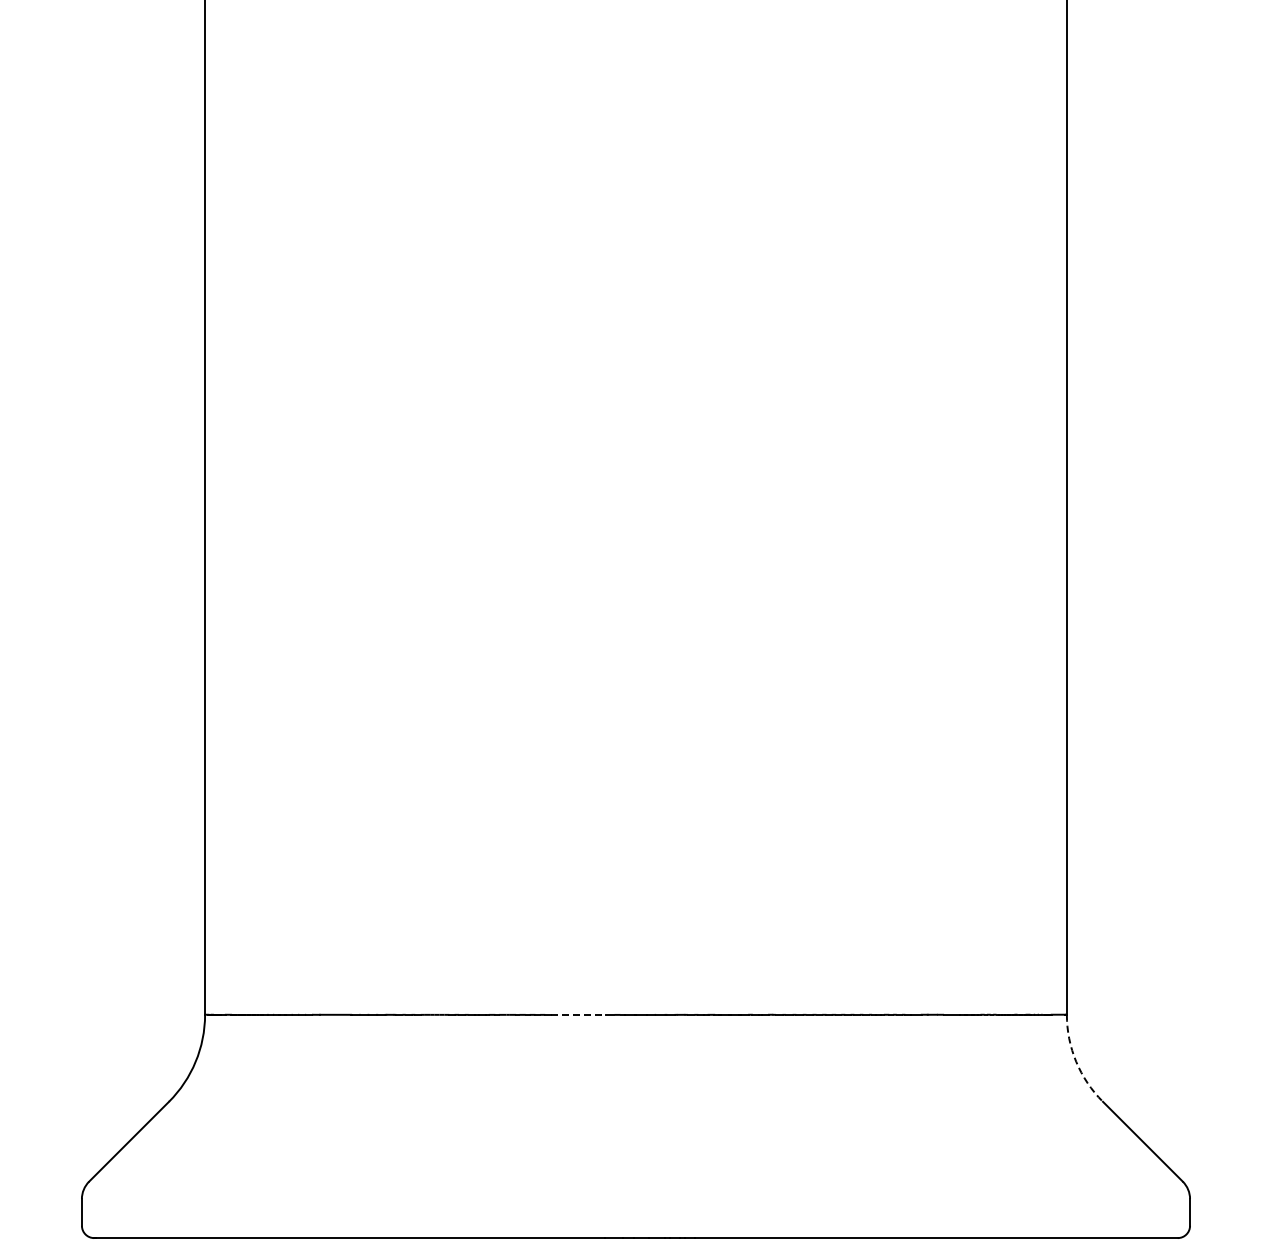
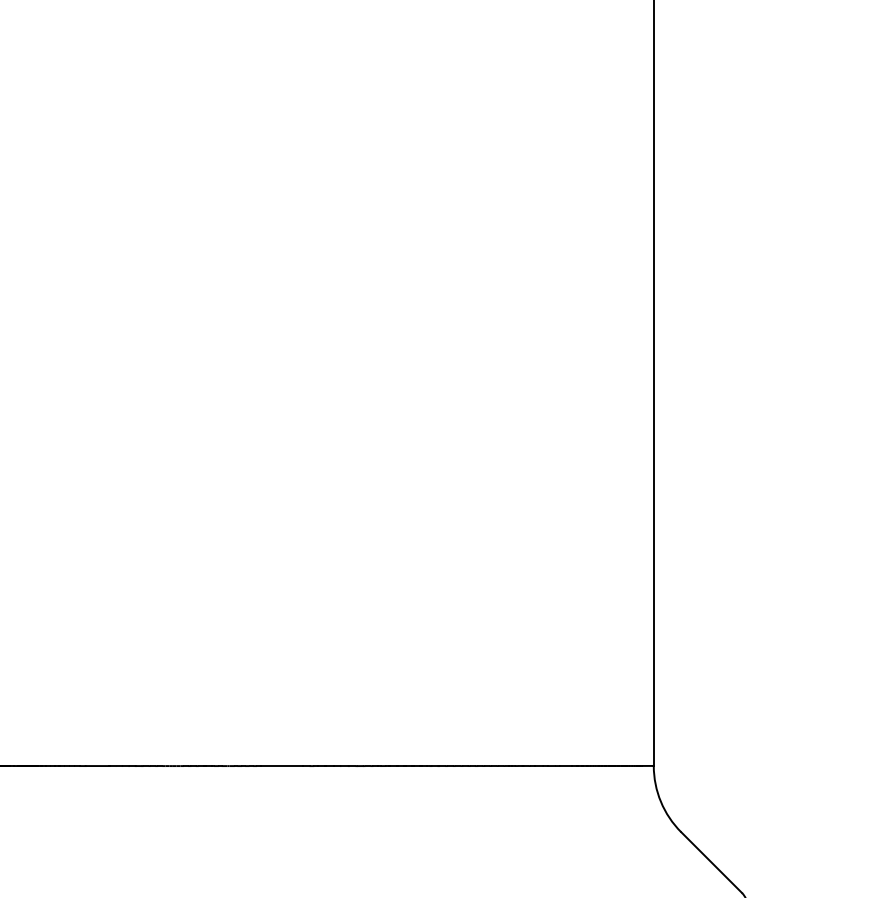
line: (578, 1014) -> (282, 765), dashed -> solid
arc: (1076, 1061) -> (661, 801), dashed -> solid

